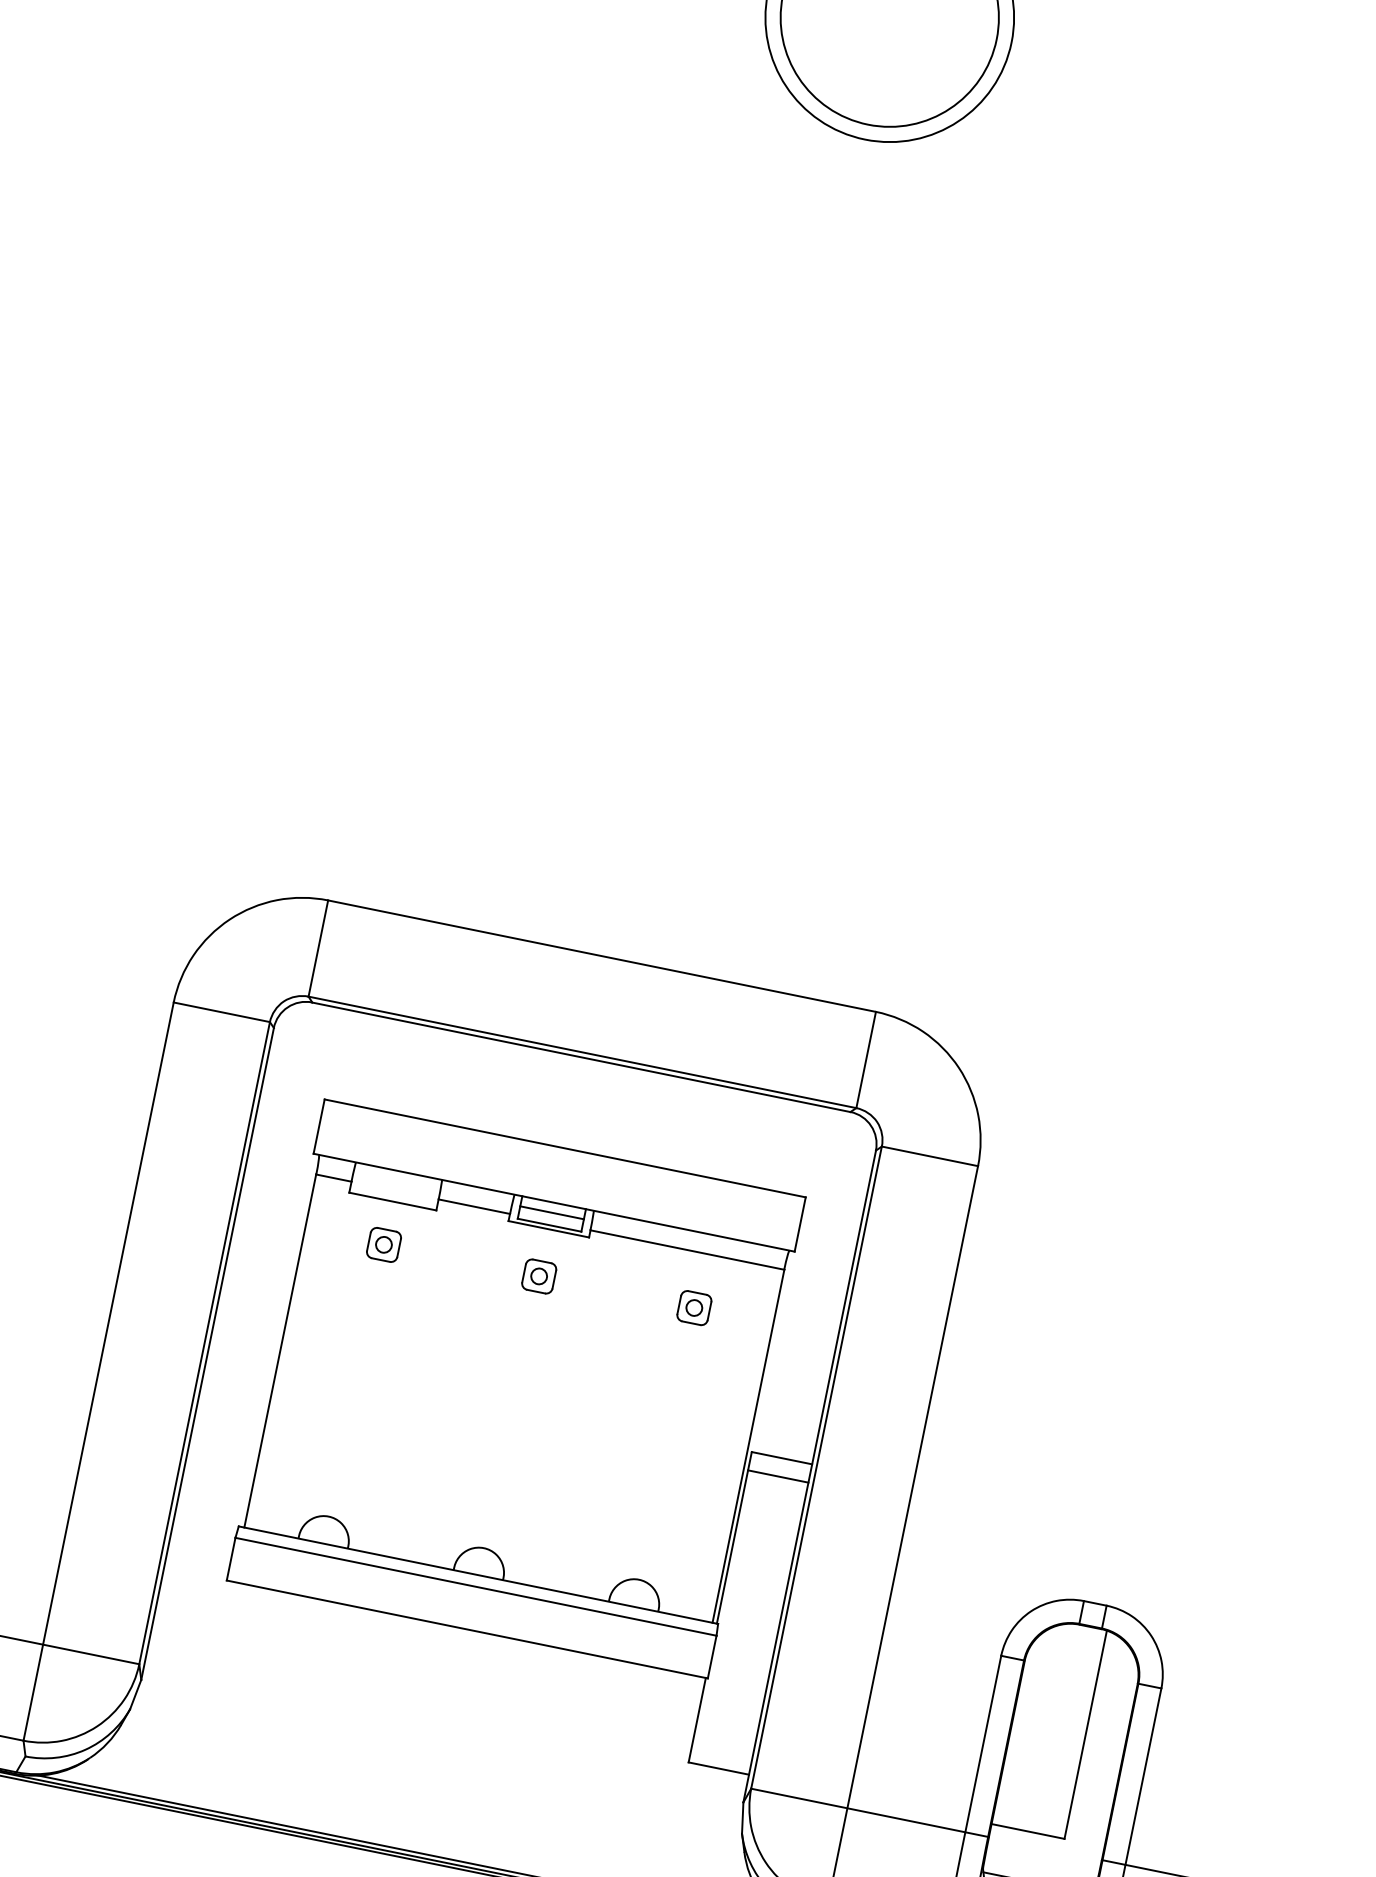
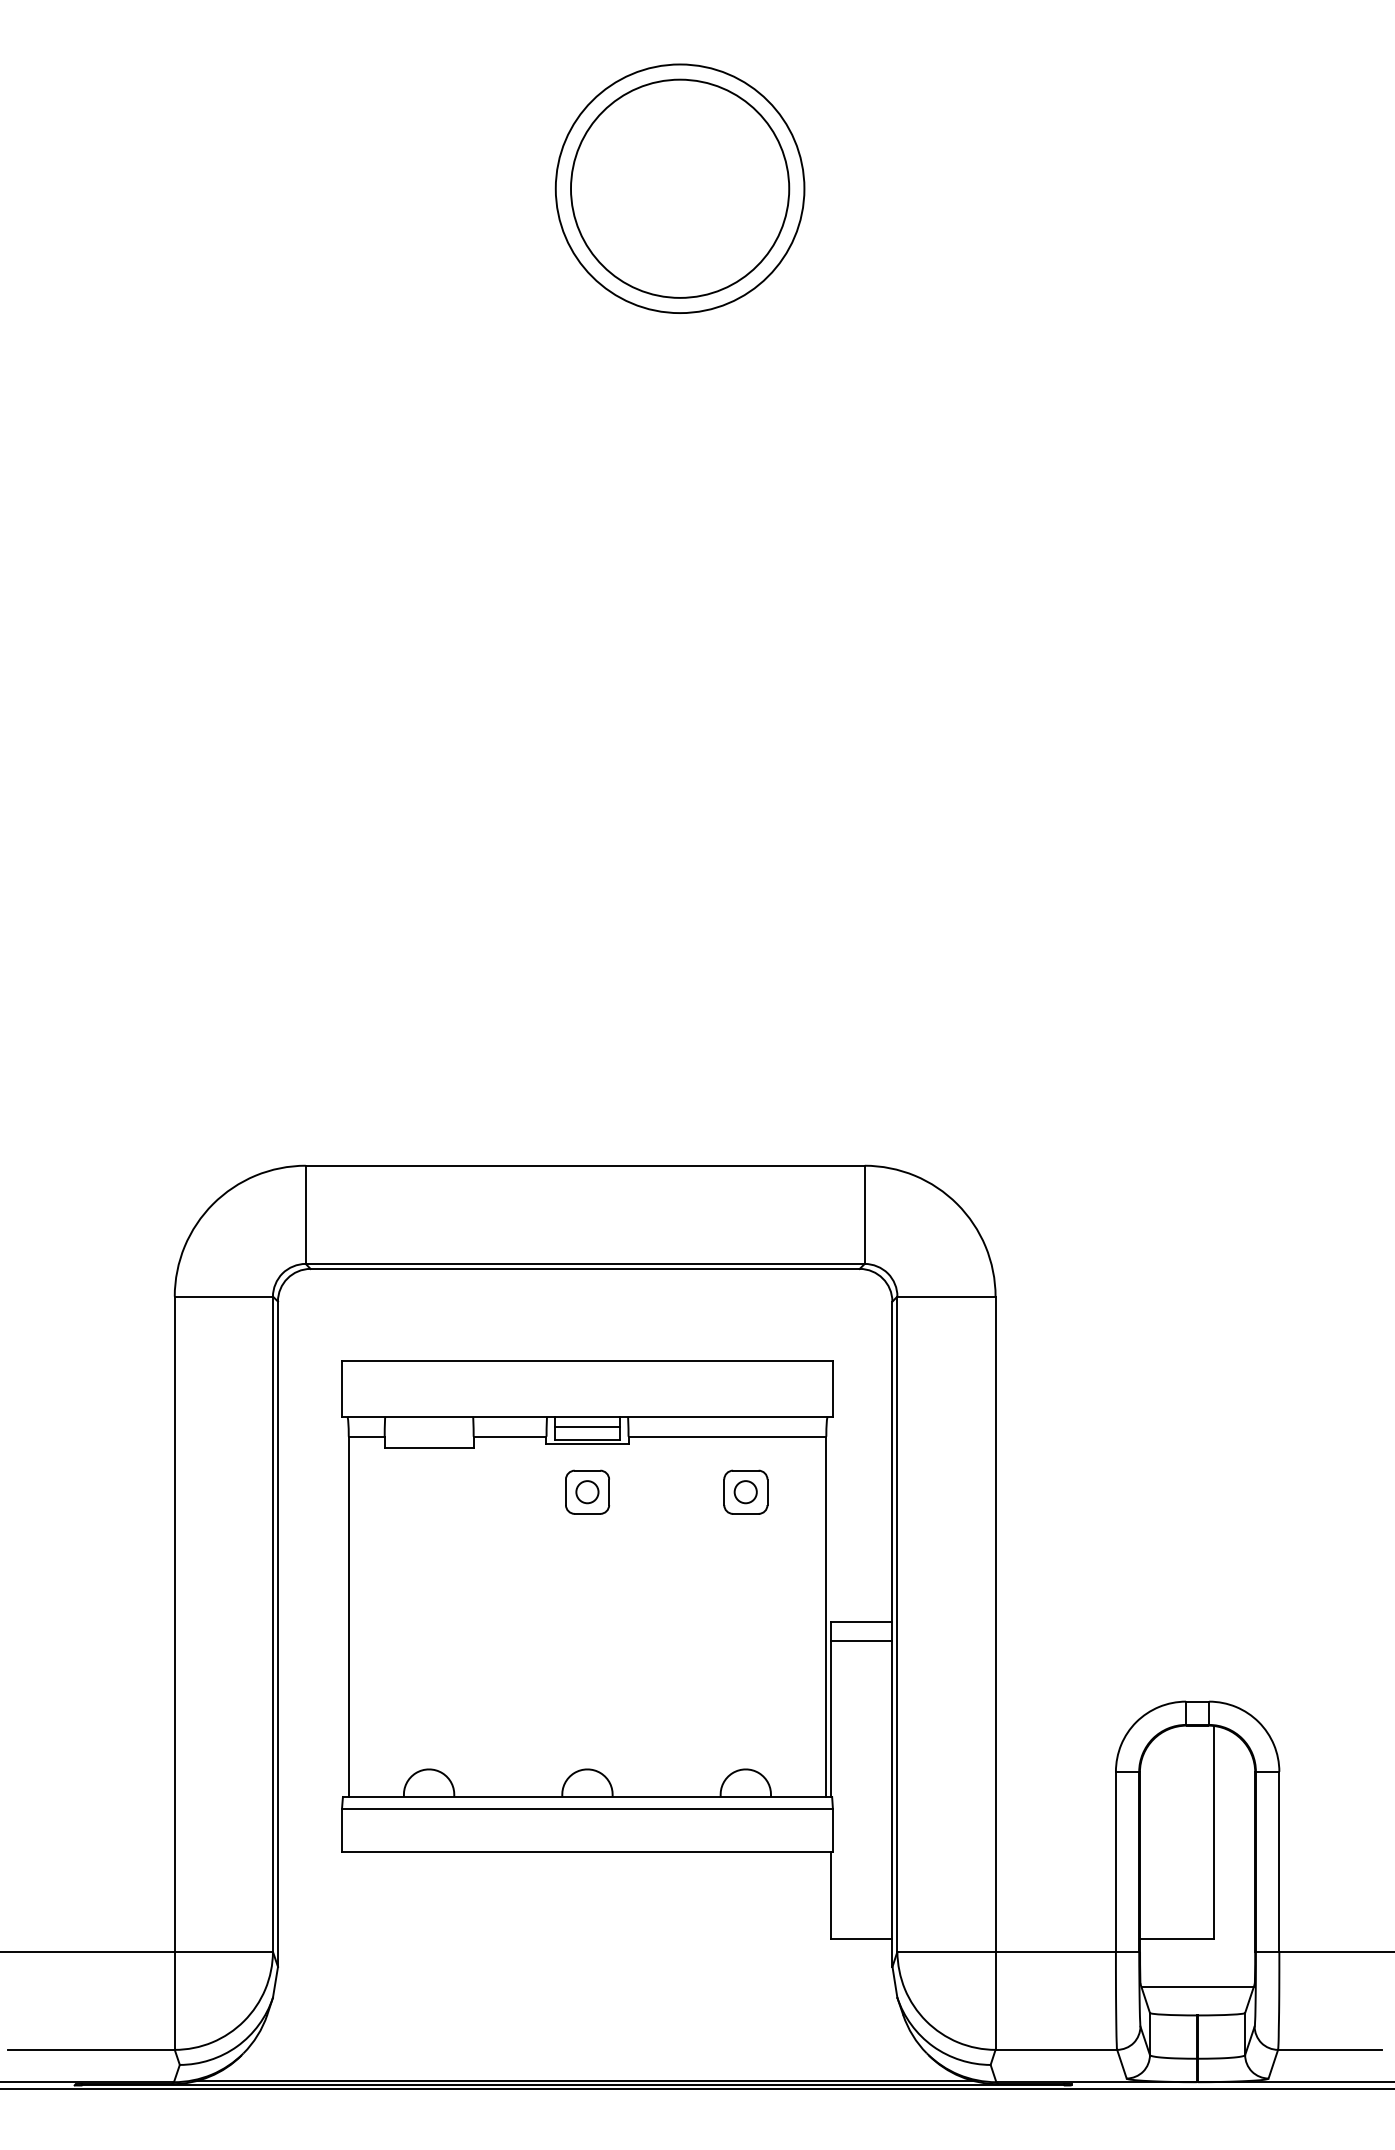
part: (383, 1244) -> (428, 1491), removed
part: (539, 1275) -> (587, 1491), size x1.4
part: (694, 1307) -> (745, 1491), size x1.4

